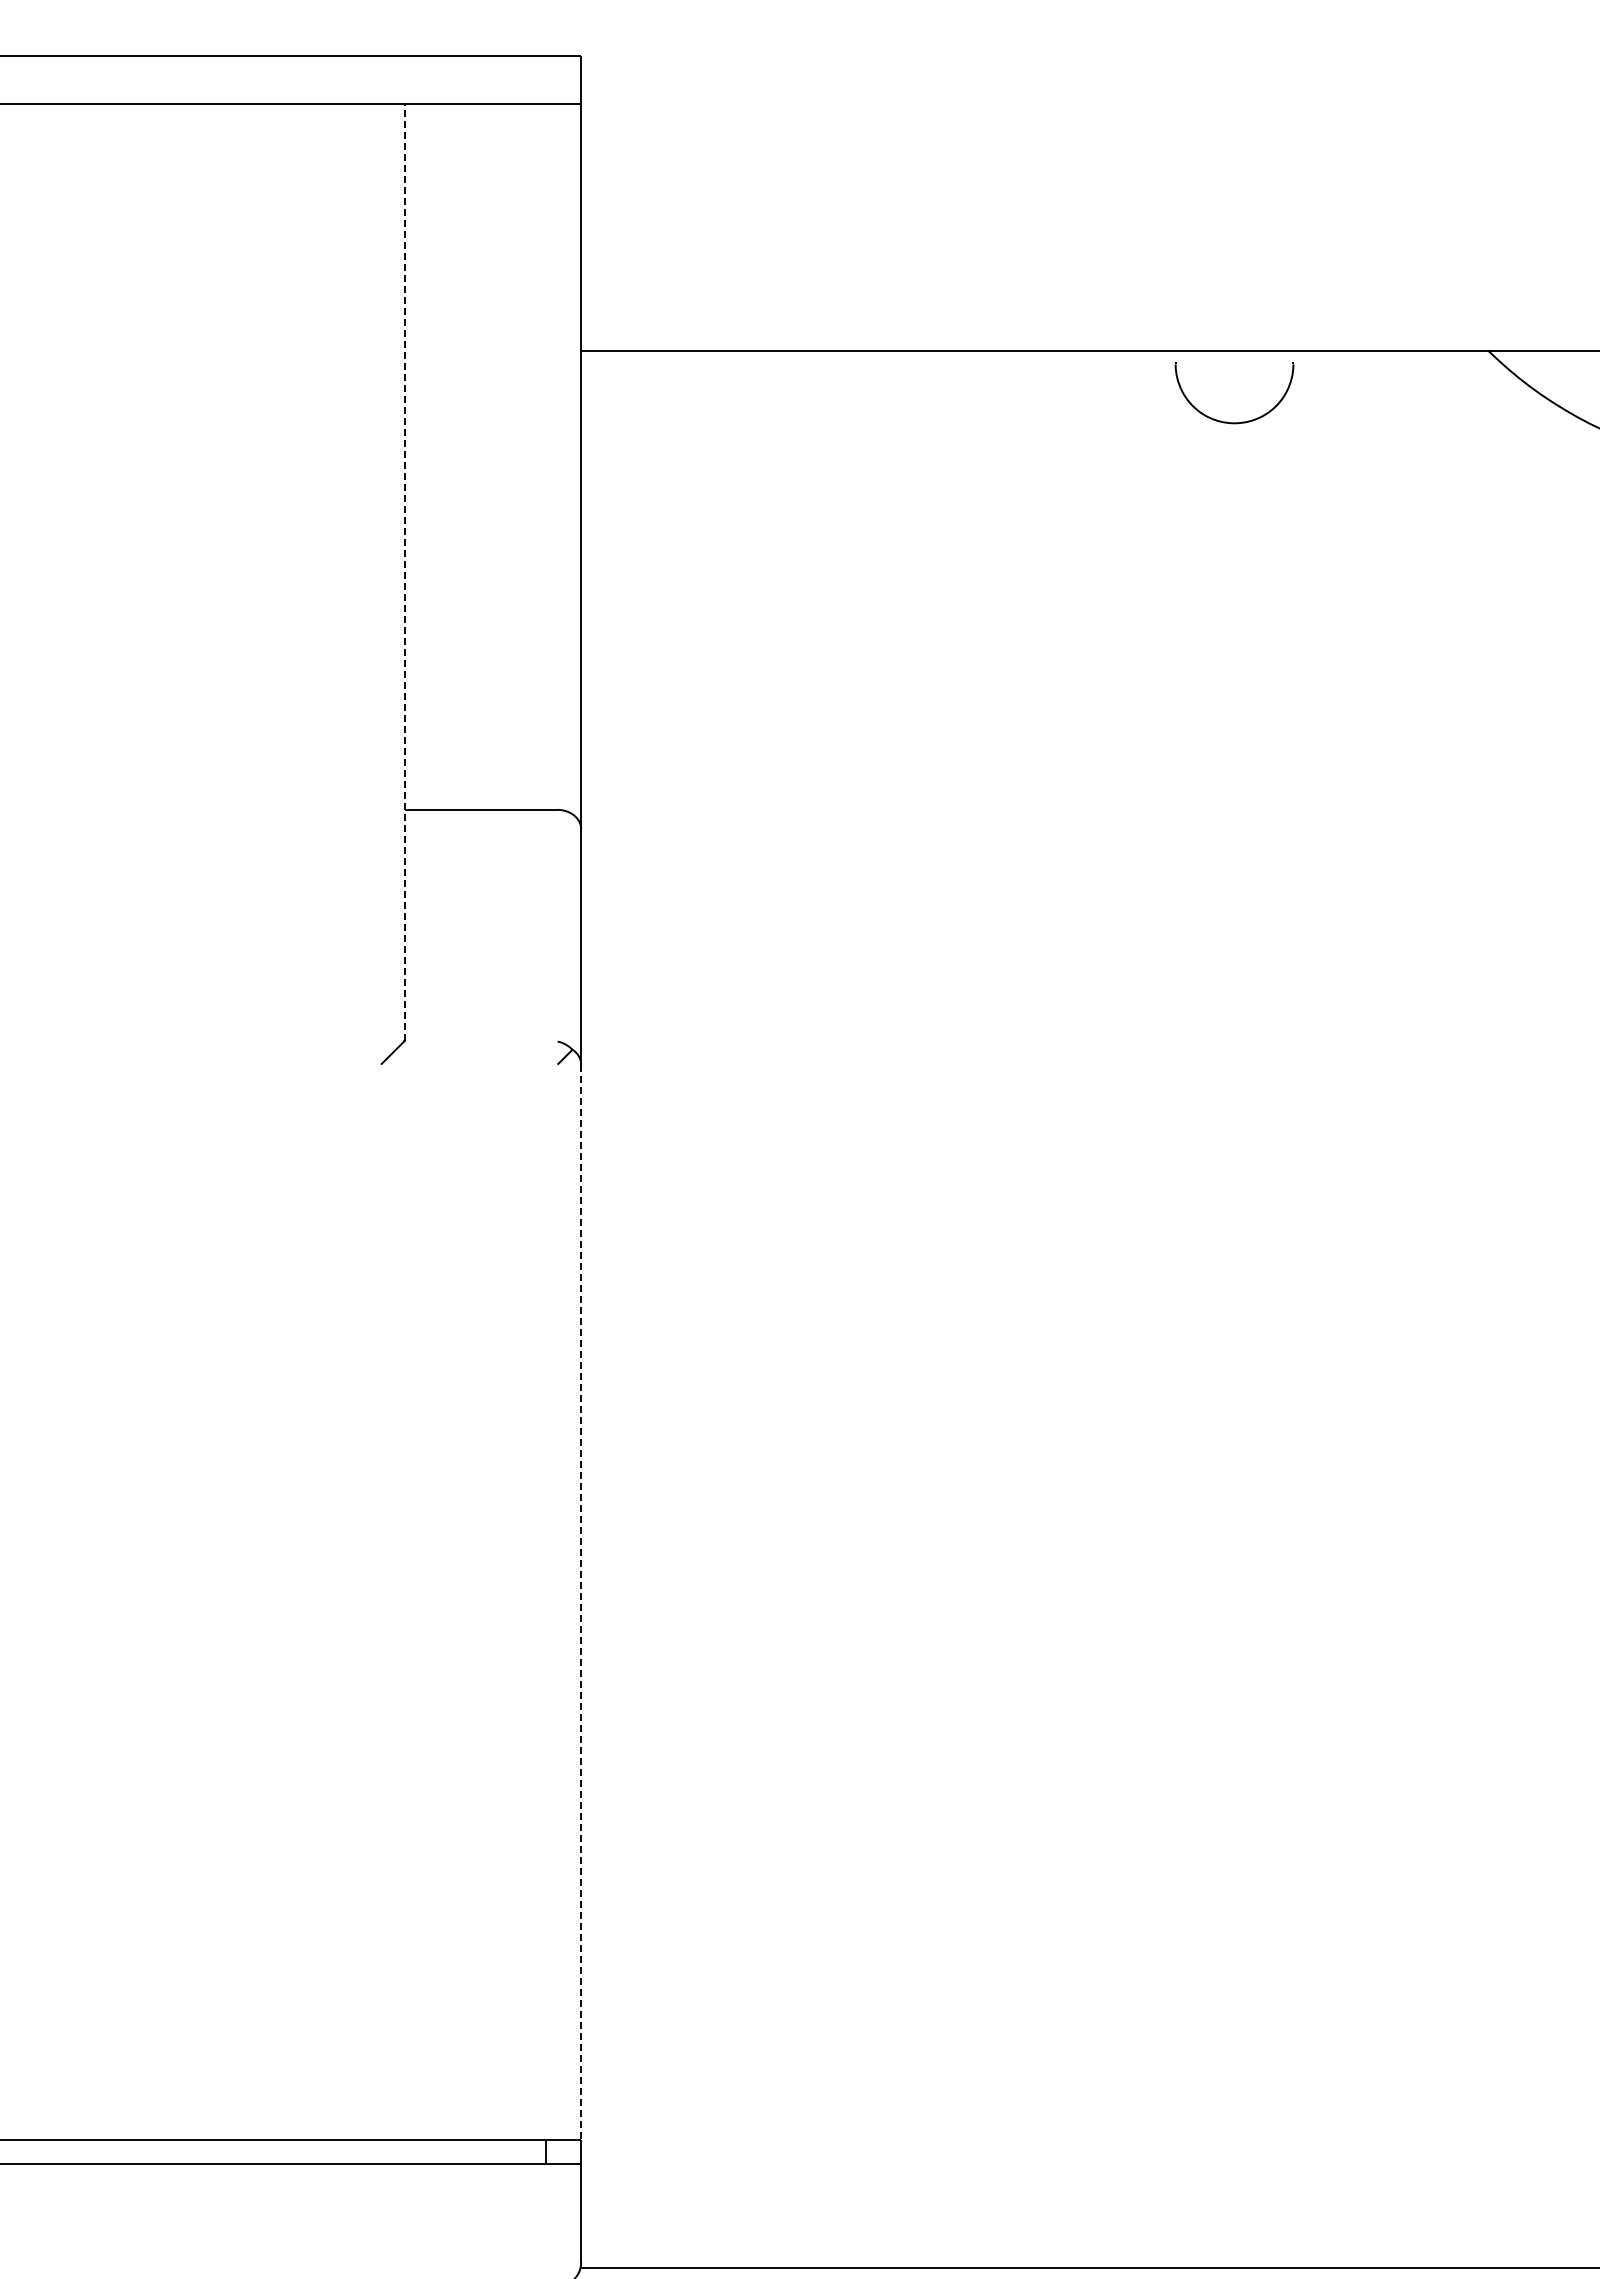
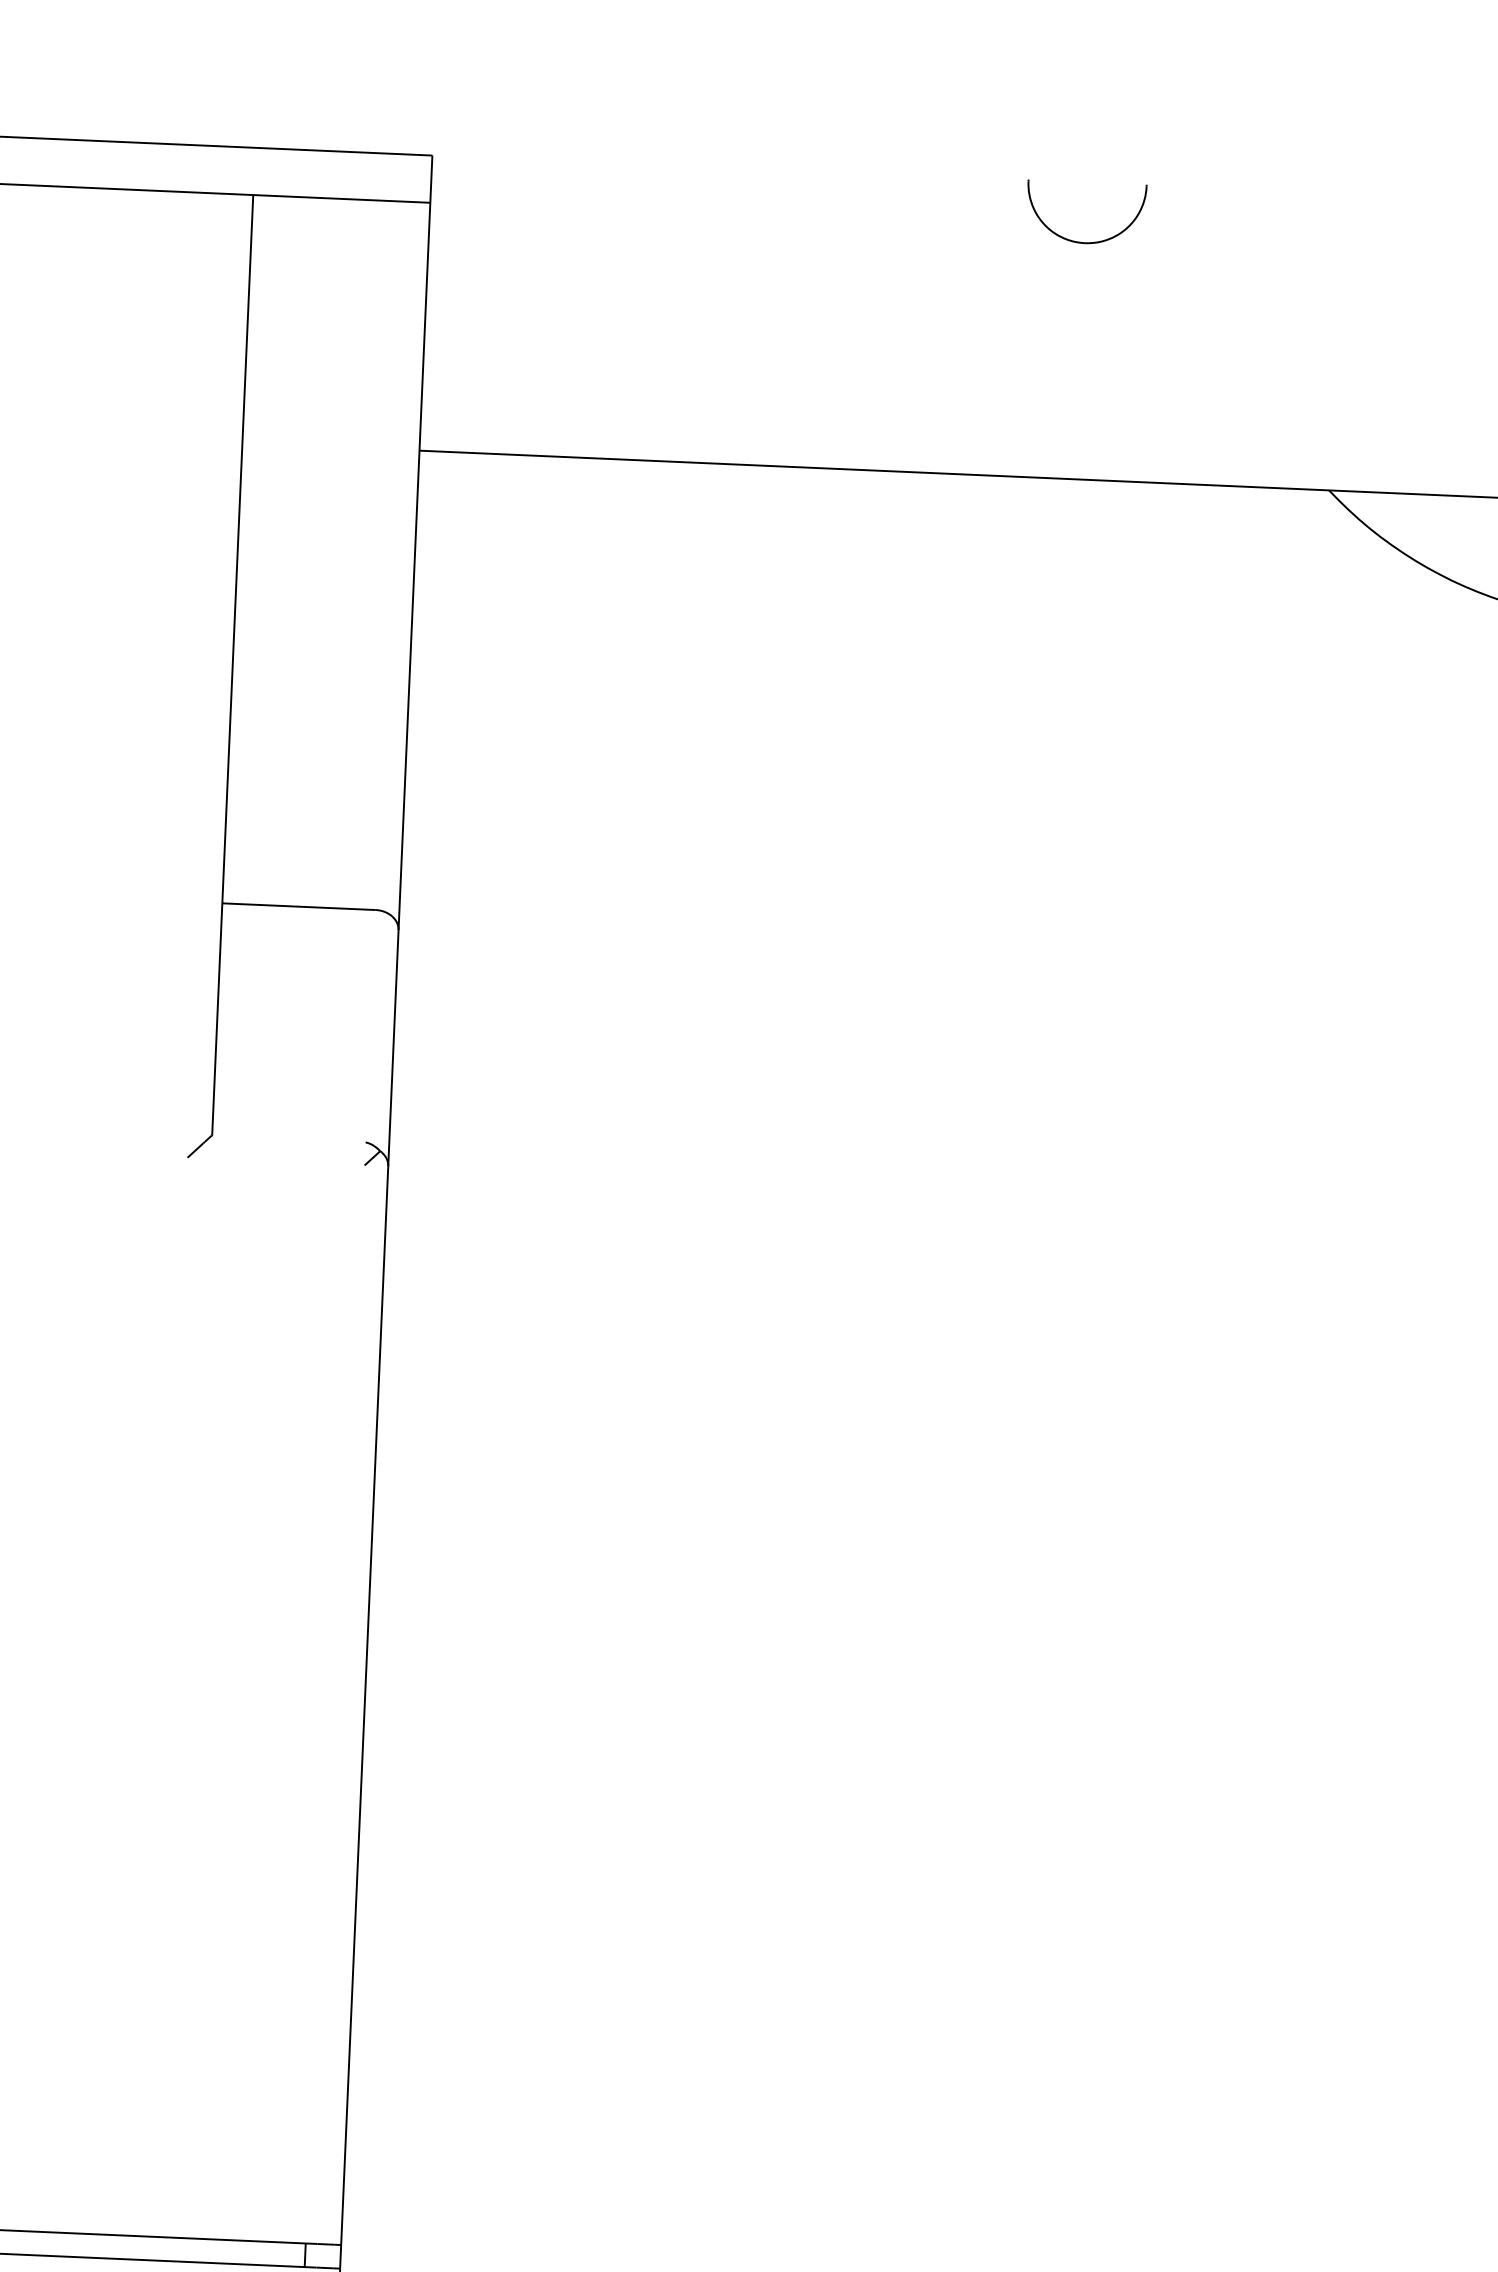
part: (1227, 421) -> (1077, 241), moved
line: (404, 572) -> (232, 665), dashed -> solid
line: (581, 1602) -> (365, 1705), dashed -> solid

